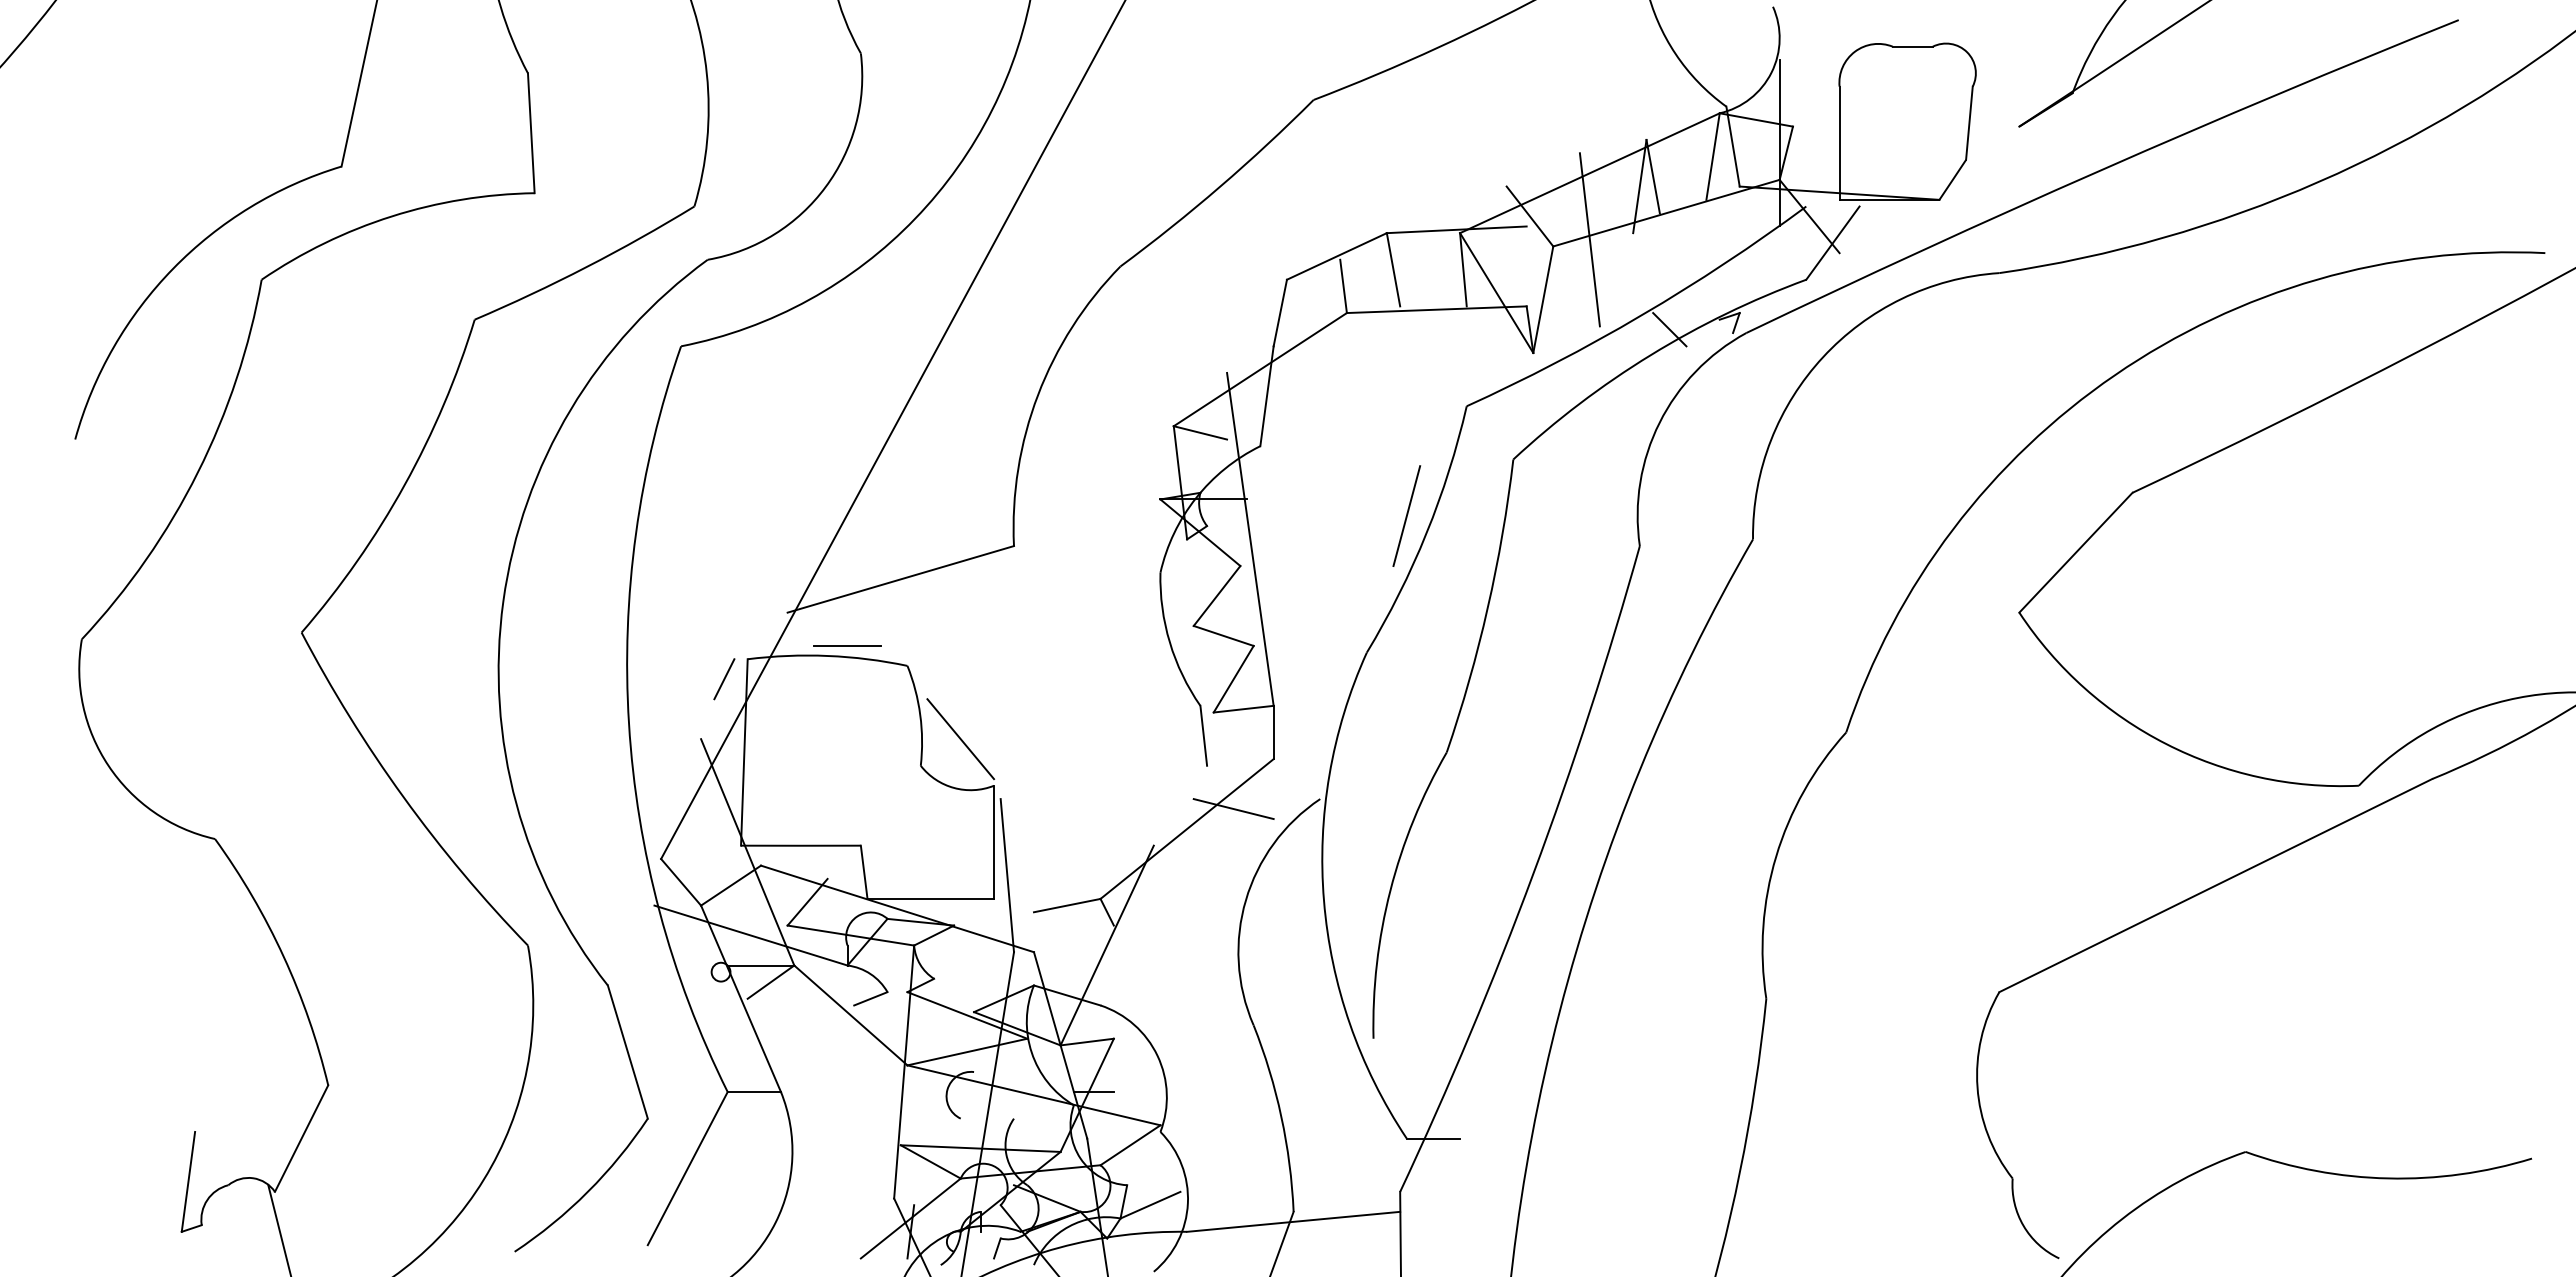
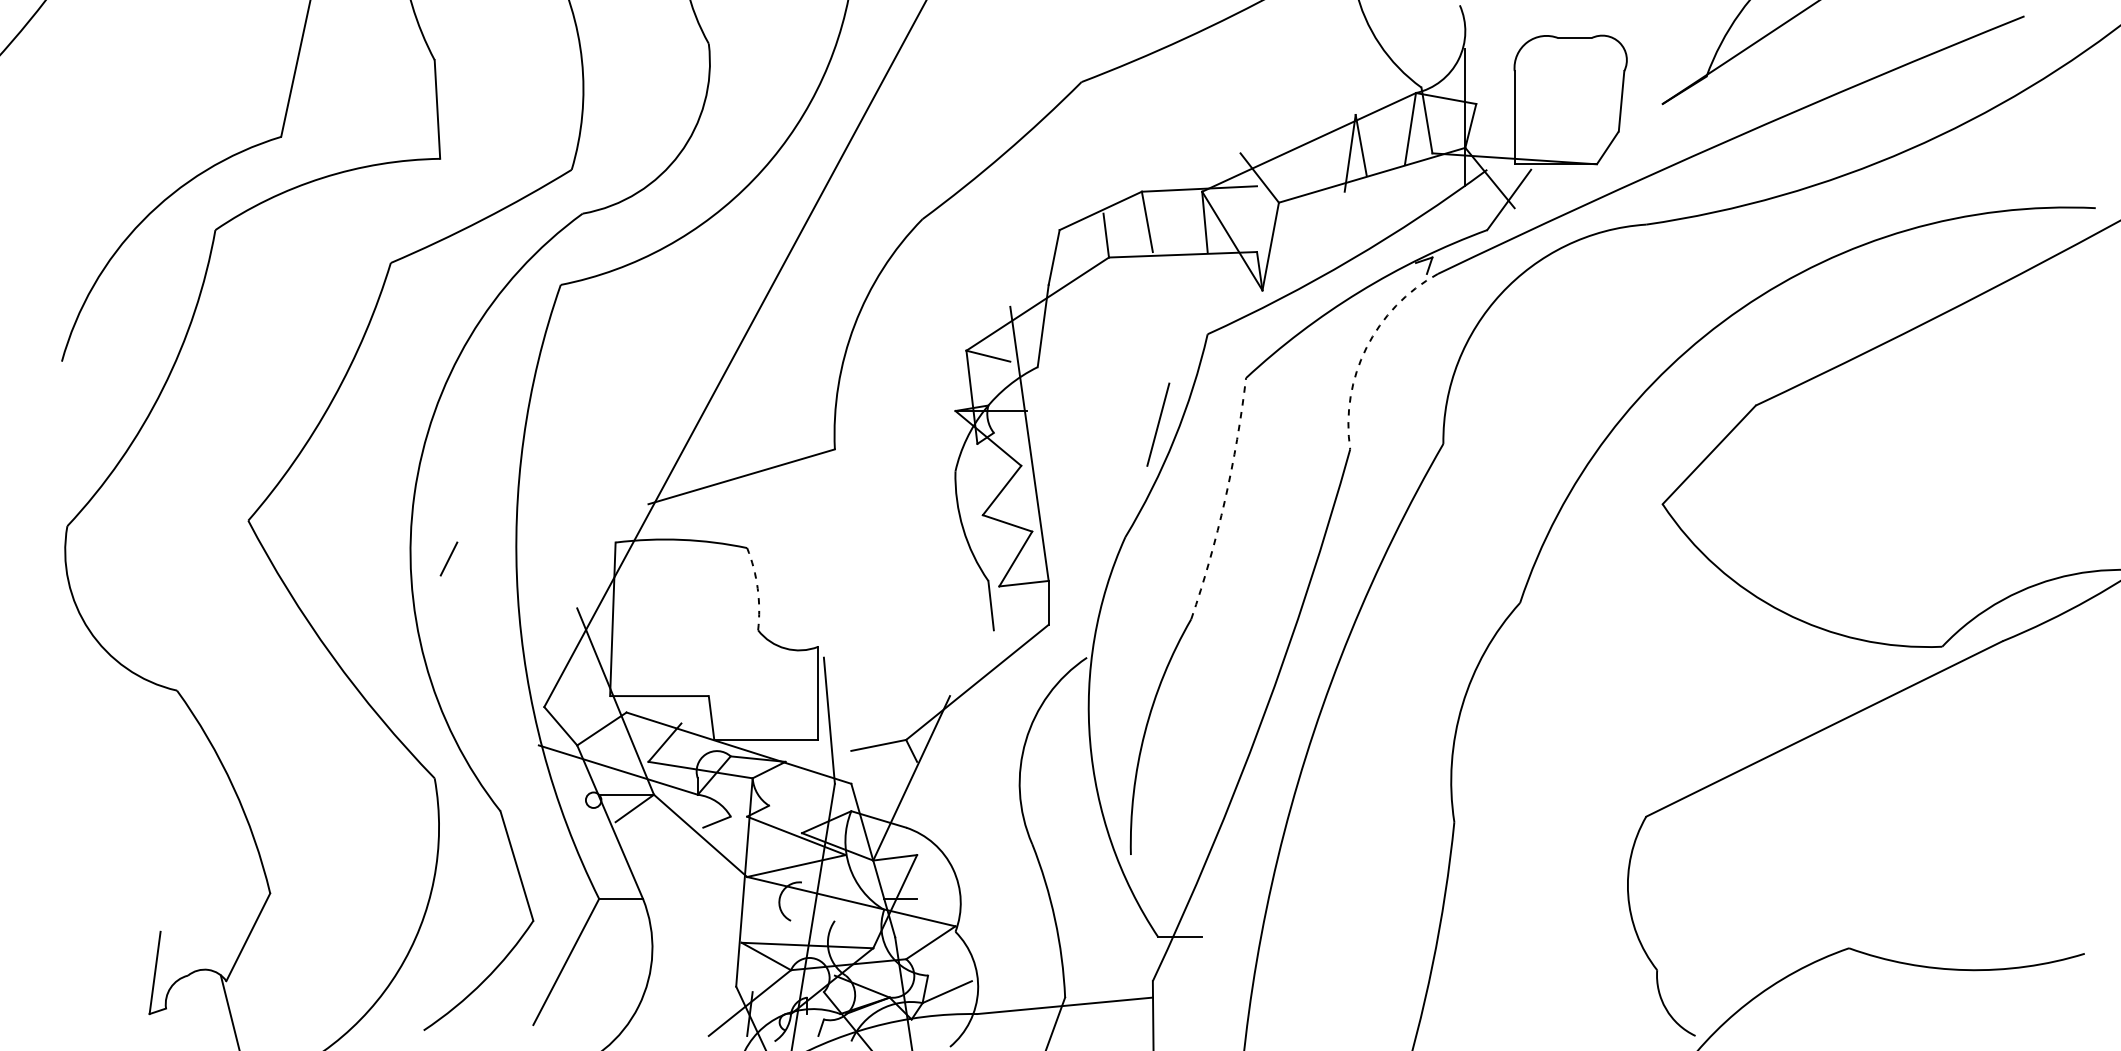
line: (1589, 239) -> (1308, 196), removed
line: (1669, 329) -> (1374, 271), removed
arc: (1659, 422) -> (1366, 347), solid -> dashed
arc: (1487, 607) -> (1224, 499), solid -> dashed
line: (847, 645) -> (697, 531), removed
line: (724, 679) -> (449, 559), moved
arc: (920, 715) -> (757, 588), solid -> dashed
line: (960, 739) -> (790, 608), removed
line: (1233, 809) -> (1015, 666), removed

